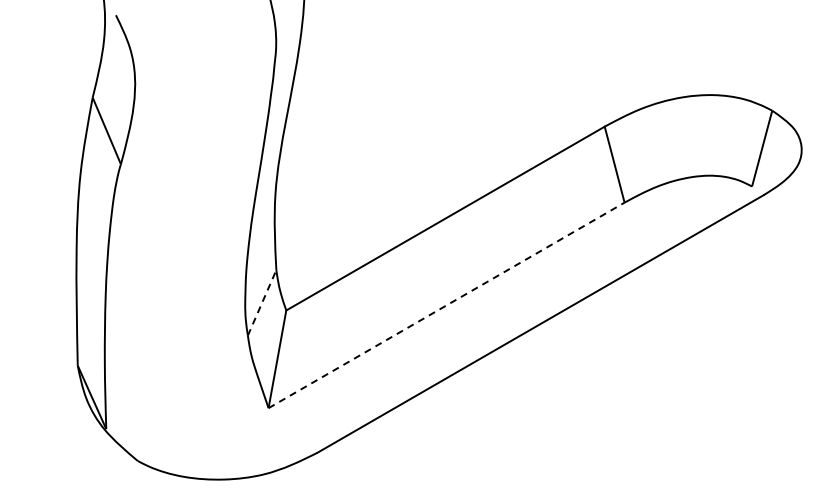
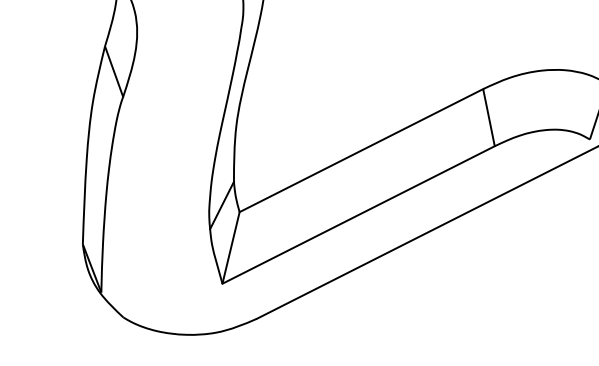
line: (262, 302) -> (222, 205), dashed -> solid
line: (446, 305) -> (358, 215), dashed -> solid

